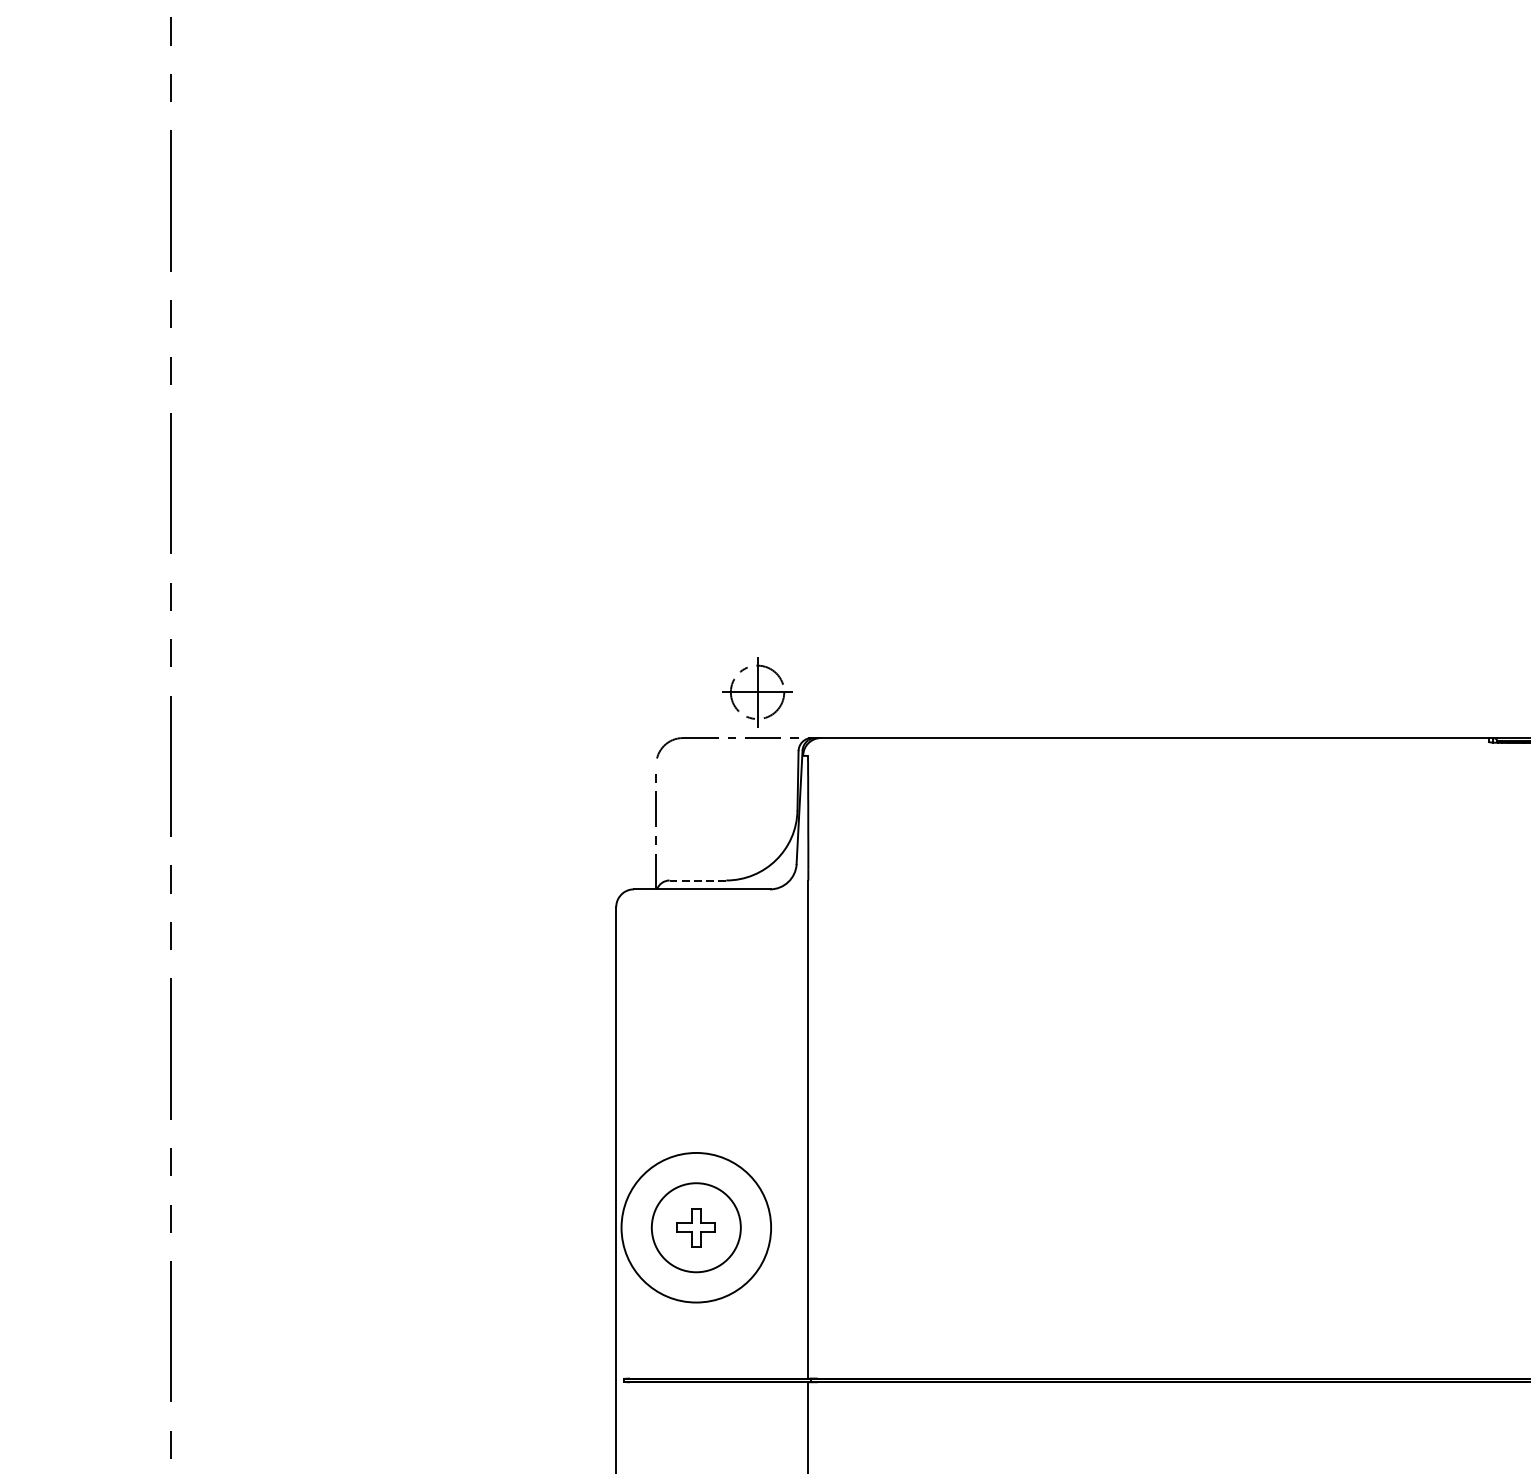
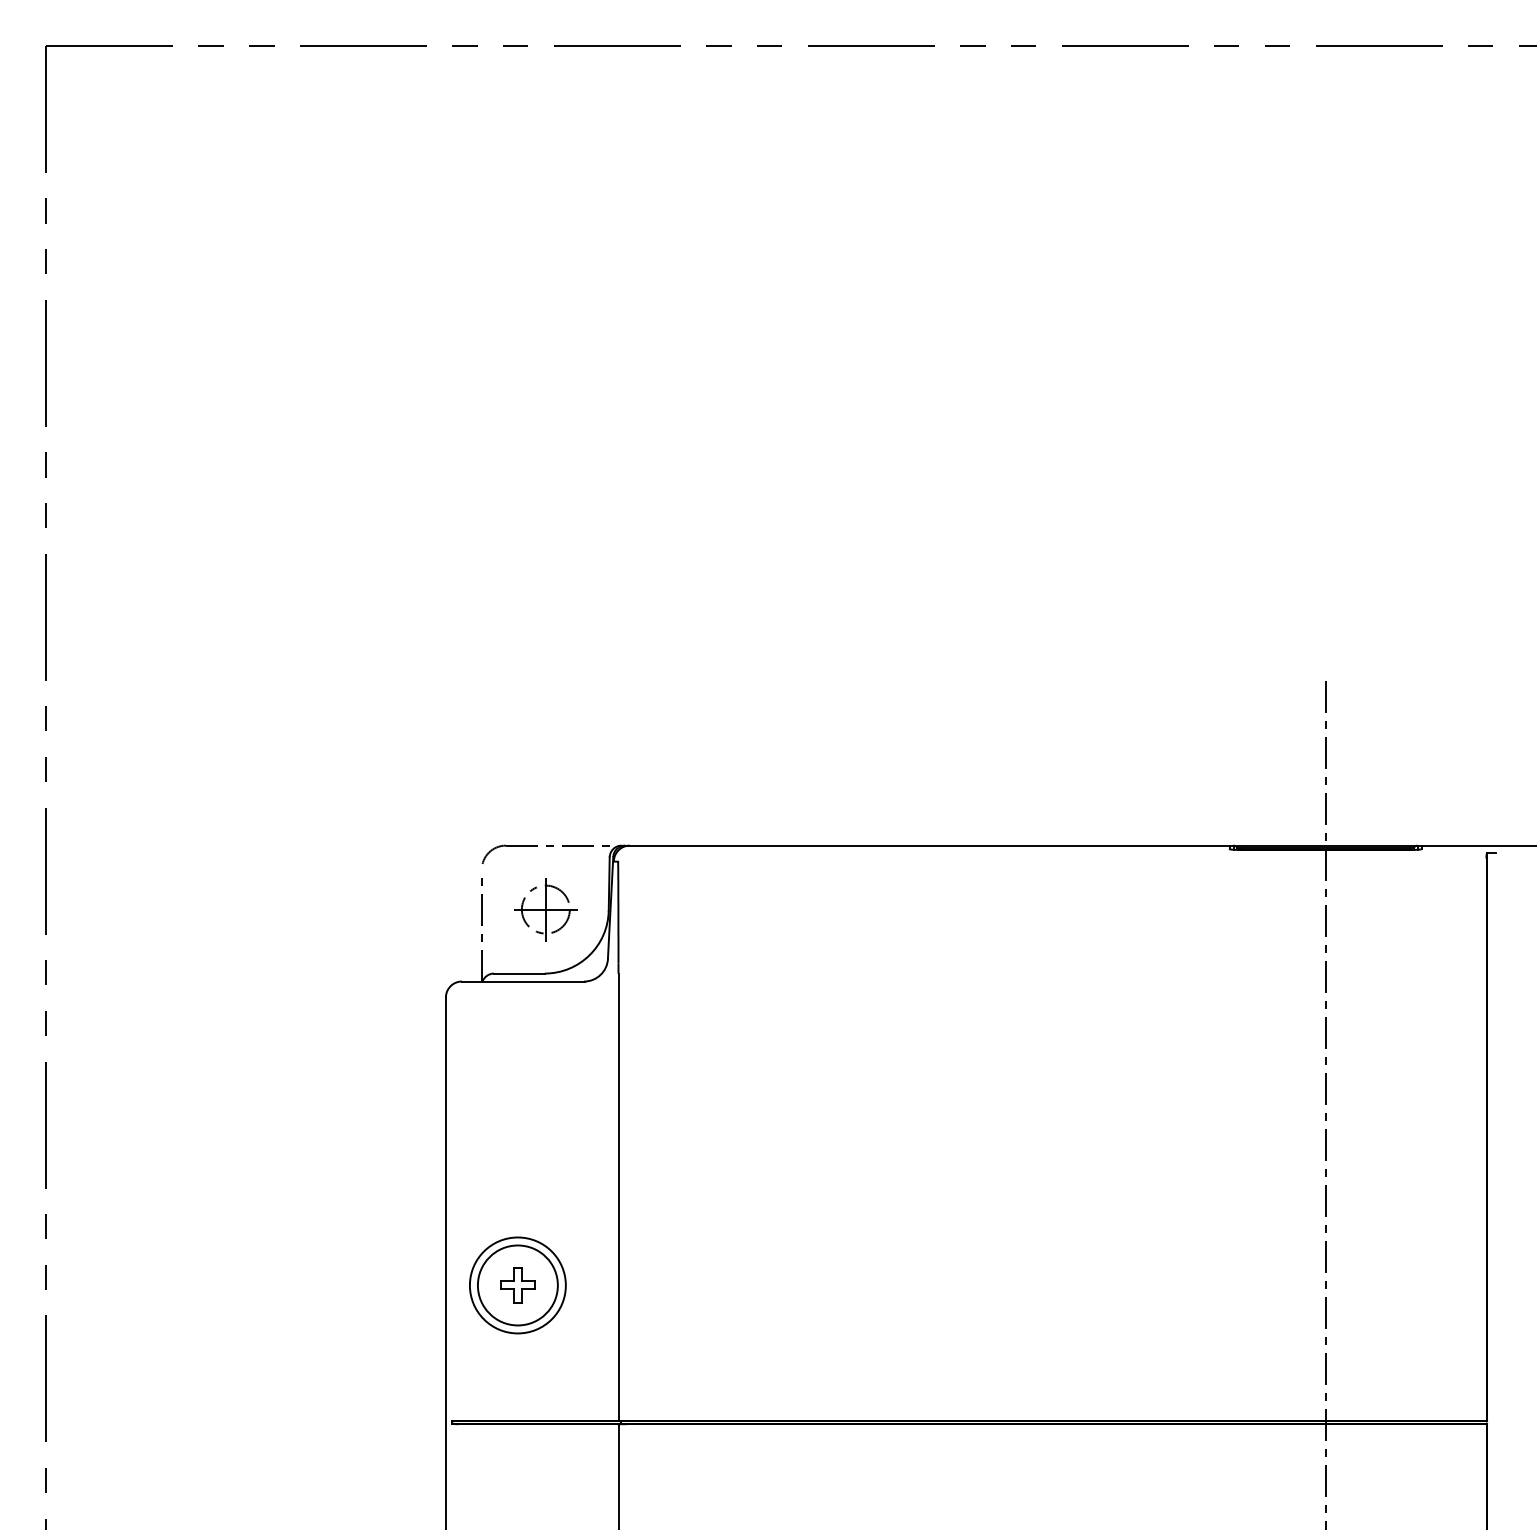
part: (757, 692) -> (545, 909), moved
line: (697, 880) -> (518, 973), dashed -> solid
circle: (695, 1227) -> (517, 1285), size x0.71

